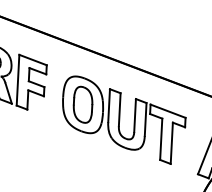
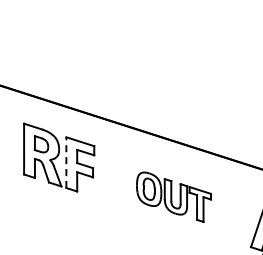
line: (18, 80) -> (66, 162), solid -> dashed
part: (123, 120) -> (173, 197), size x0.6

